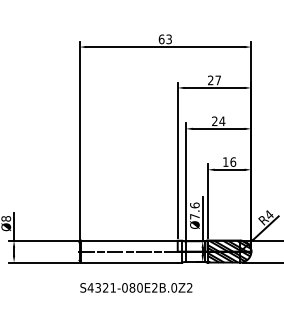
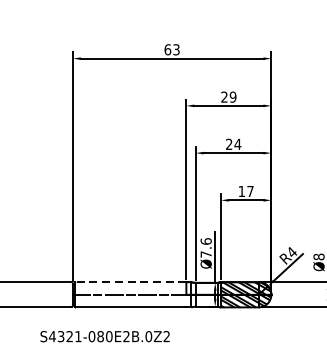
text: (218, 80) -> (233, 97), 27 -> 29
text: (233, 161) -> (250, 190), 16 -> 17
line: (129, 240) -> (130, 281), solid -> dashed
text: (136, 287) -> (105, 336), moved

